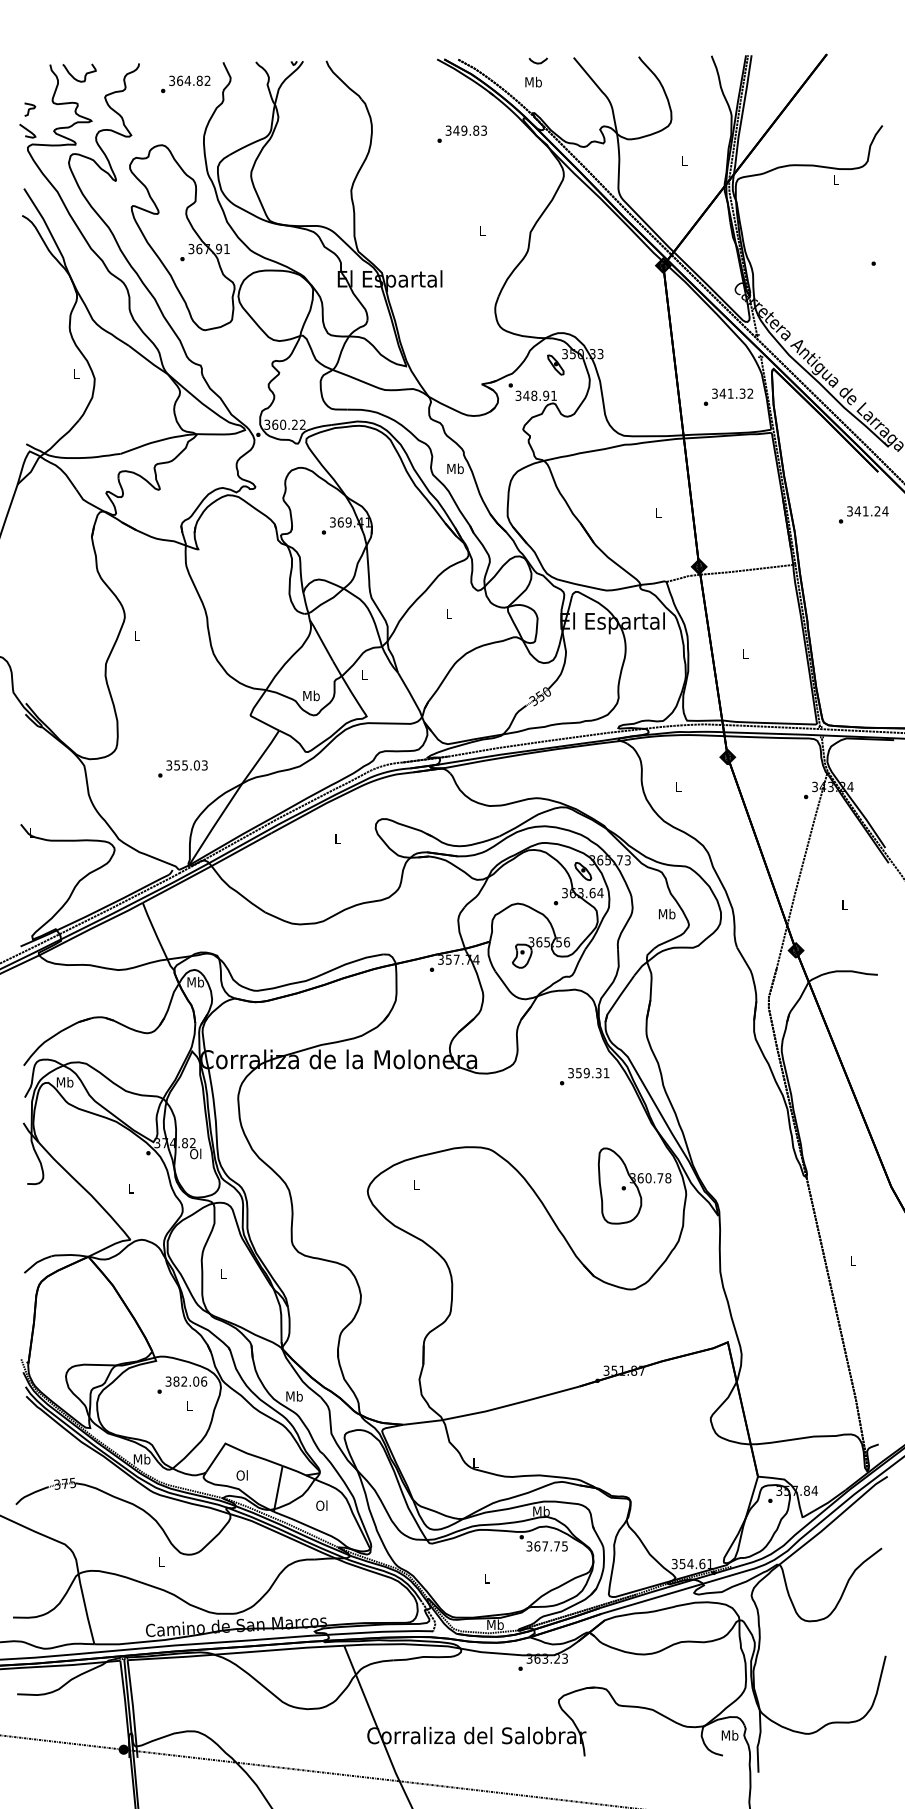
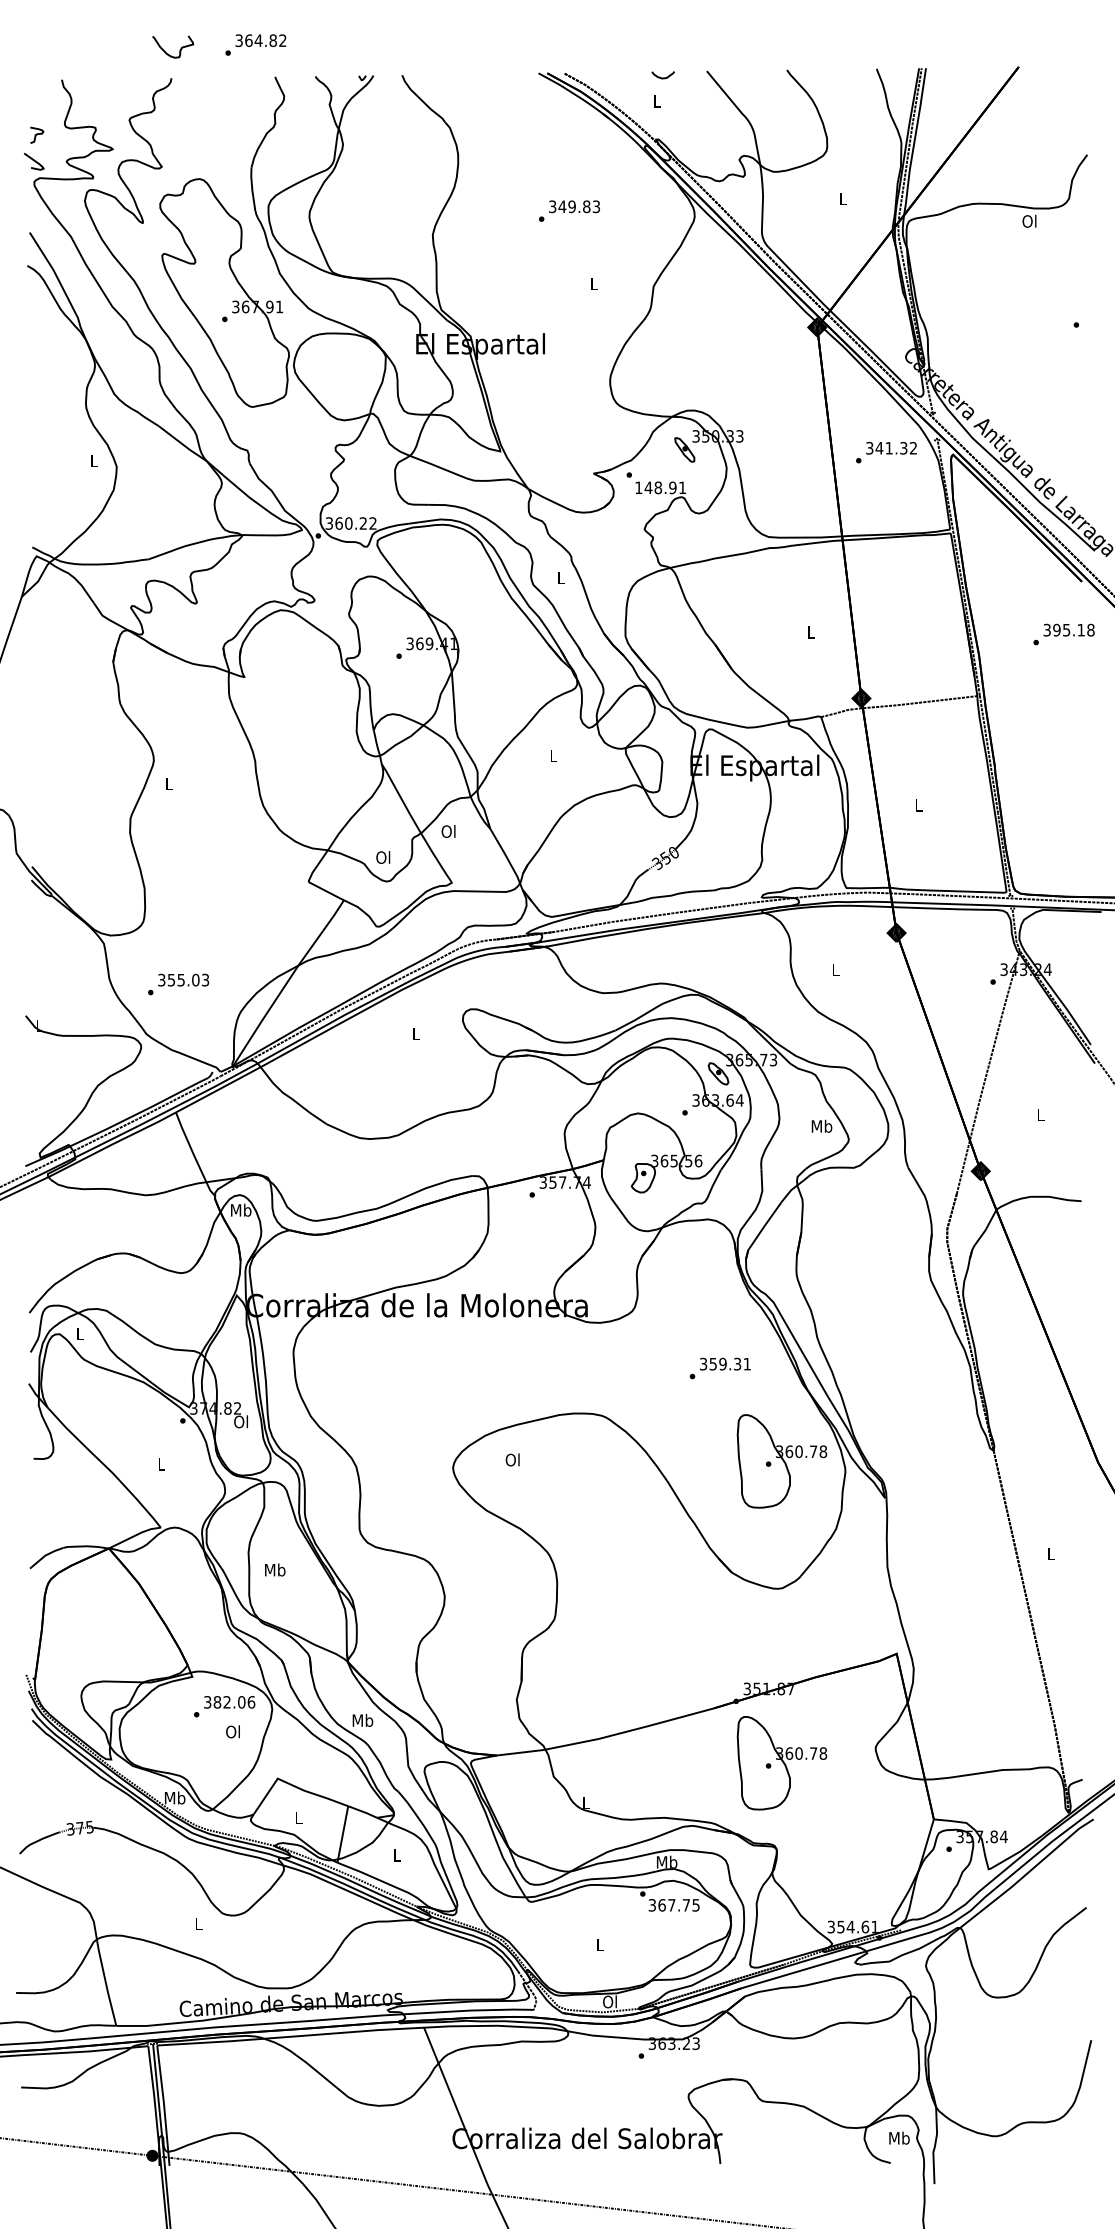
curve: (84, 75) -> (179, 50), moved
text: (533, 81) -> (657, 100), Mb -> L
text: (185, 83) -> (255, 43), moved
text: (461, 133) -> (568, 210), moved
text: (835, 179) -> (1029, 221), L -> Ol
text: (518, 395) -> (638, 487), 348.91 -> 148.91
text: (728, 396) -> (886, 451), moved
text: (455, 468) -> (561, 577), Mb -> L
text: (871, 511) -> (1073, 630), 341.24 -> 395.18
text: (363, 674) -> (447, 831), L -> Ol
text: (311, 695) -> (383, 857), Mb -> Ol
text: (182, 768) -> (178, 983), moved
text: (584, 1076) -> (720, 1368), moved
text: (64, 1082) -> (79, 1333), Mb -> L
text: (415, 1184) -> (511, 1459), L -> Ol
text: (223, 1274) -> (275, 1570), L -> Mb
text: (188, 1405) -> (232, 1731), L -> Ol
part: (634, 1430) -> (781, 1762), added
text: (241, 1475) -> (297, 1817), Ol -> L
text: (321, 1505) -> (396, 1854), Ol -> L
text: (495, 1624) -> (610, 2001), Mb -> Ol

